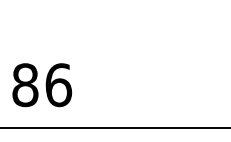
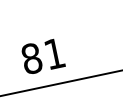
text: (58, 85) -> (54, 54), 86 -> 81

